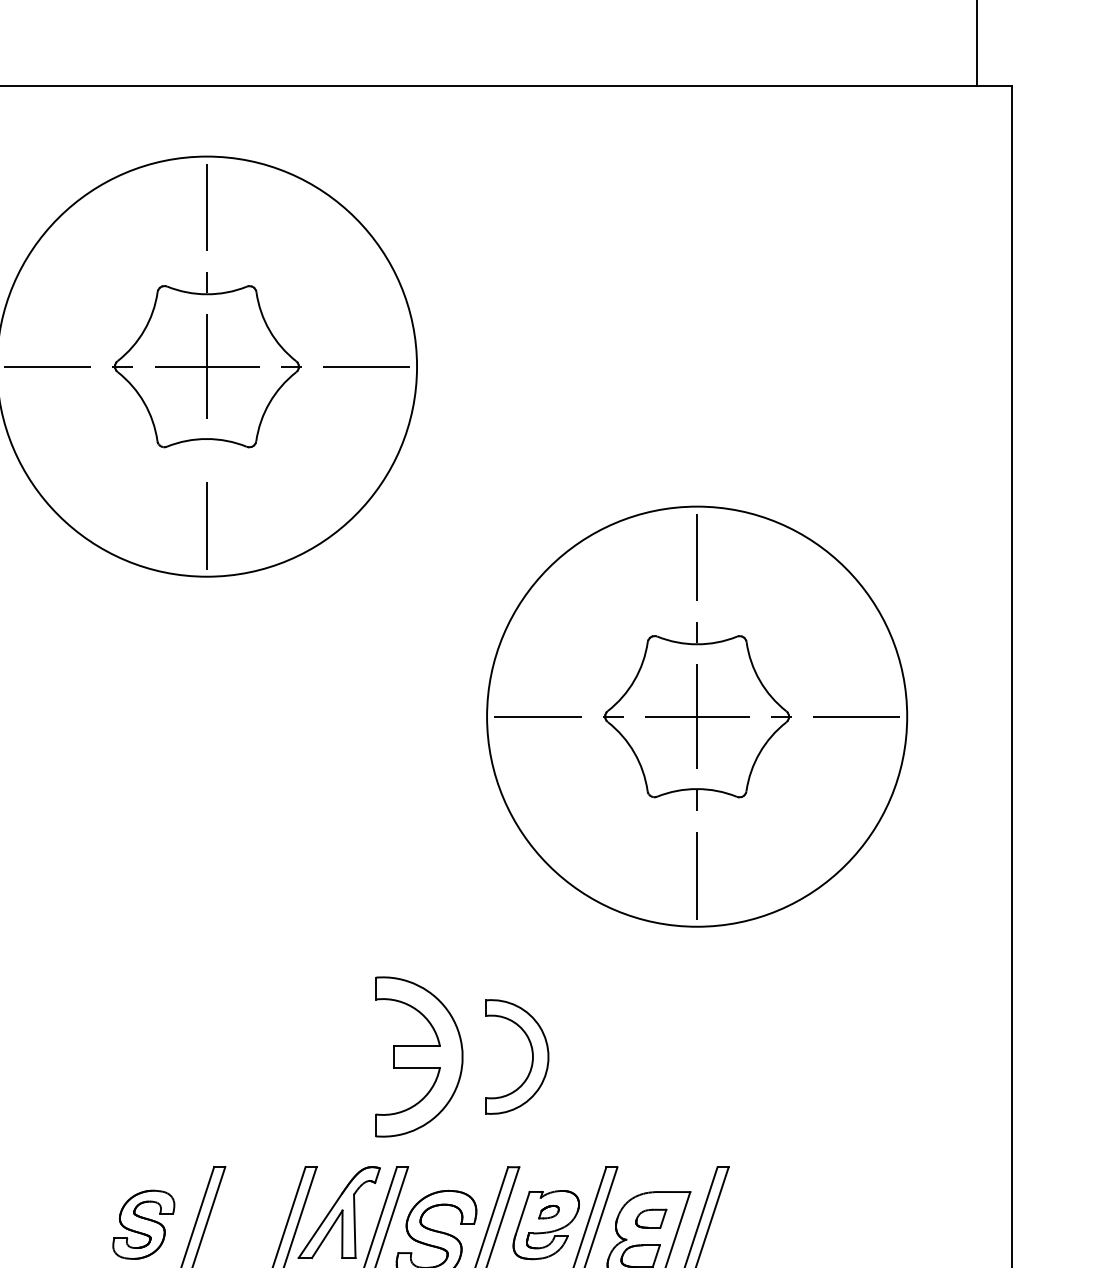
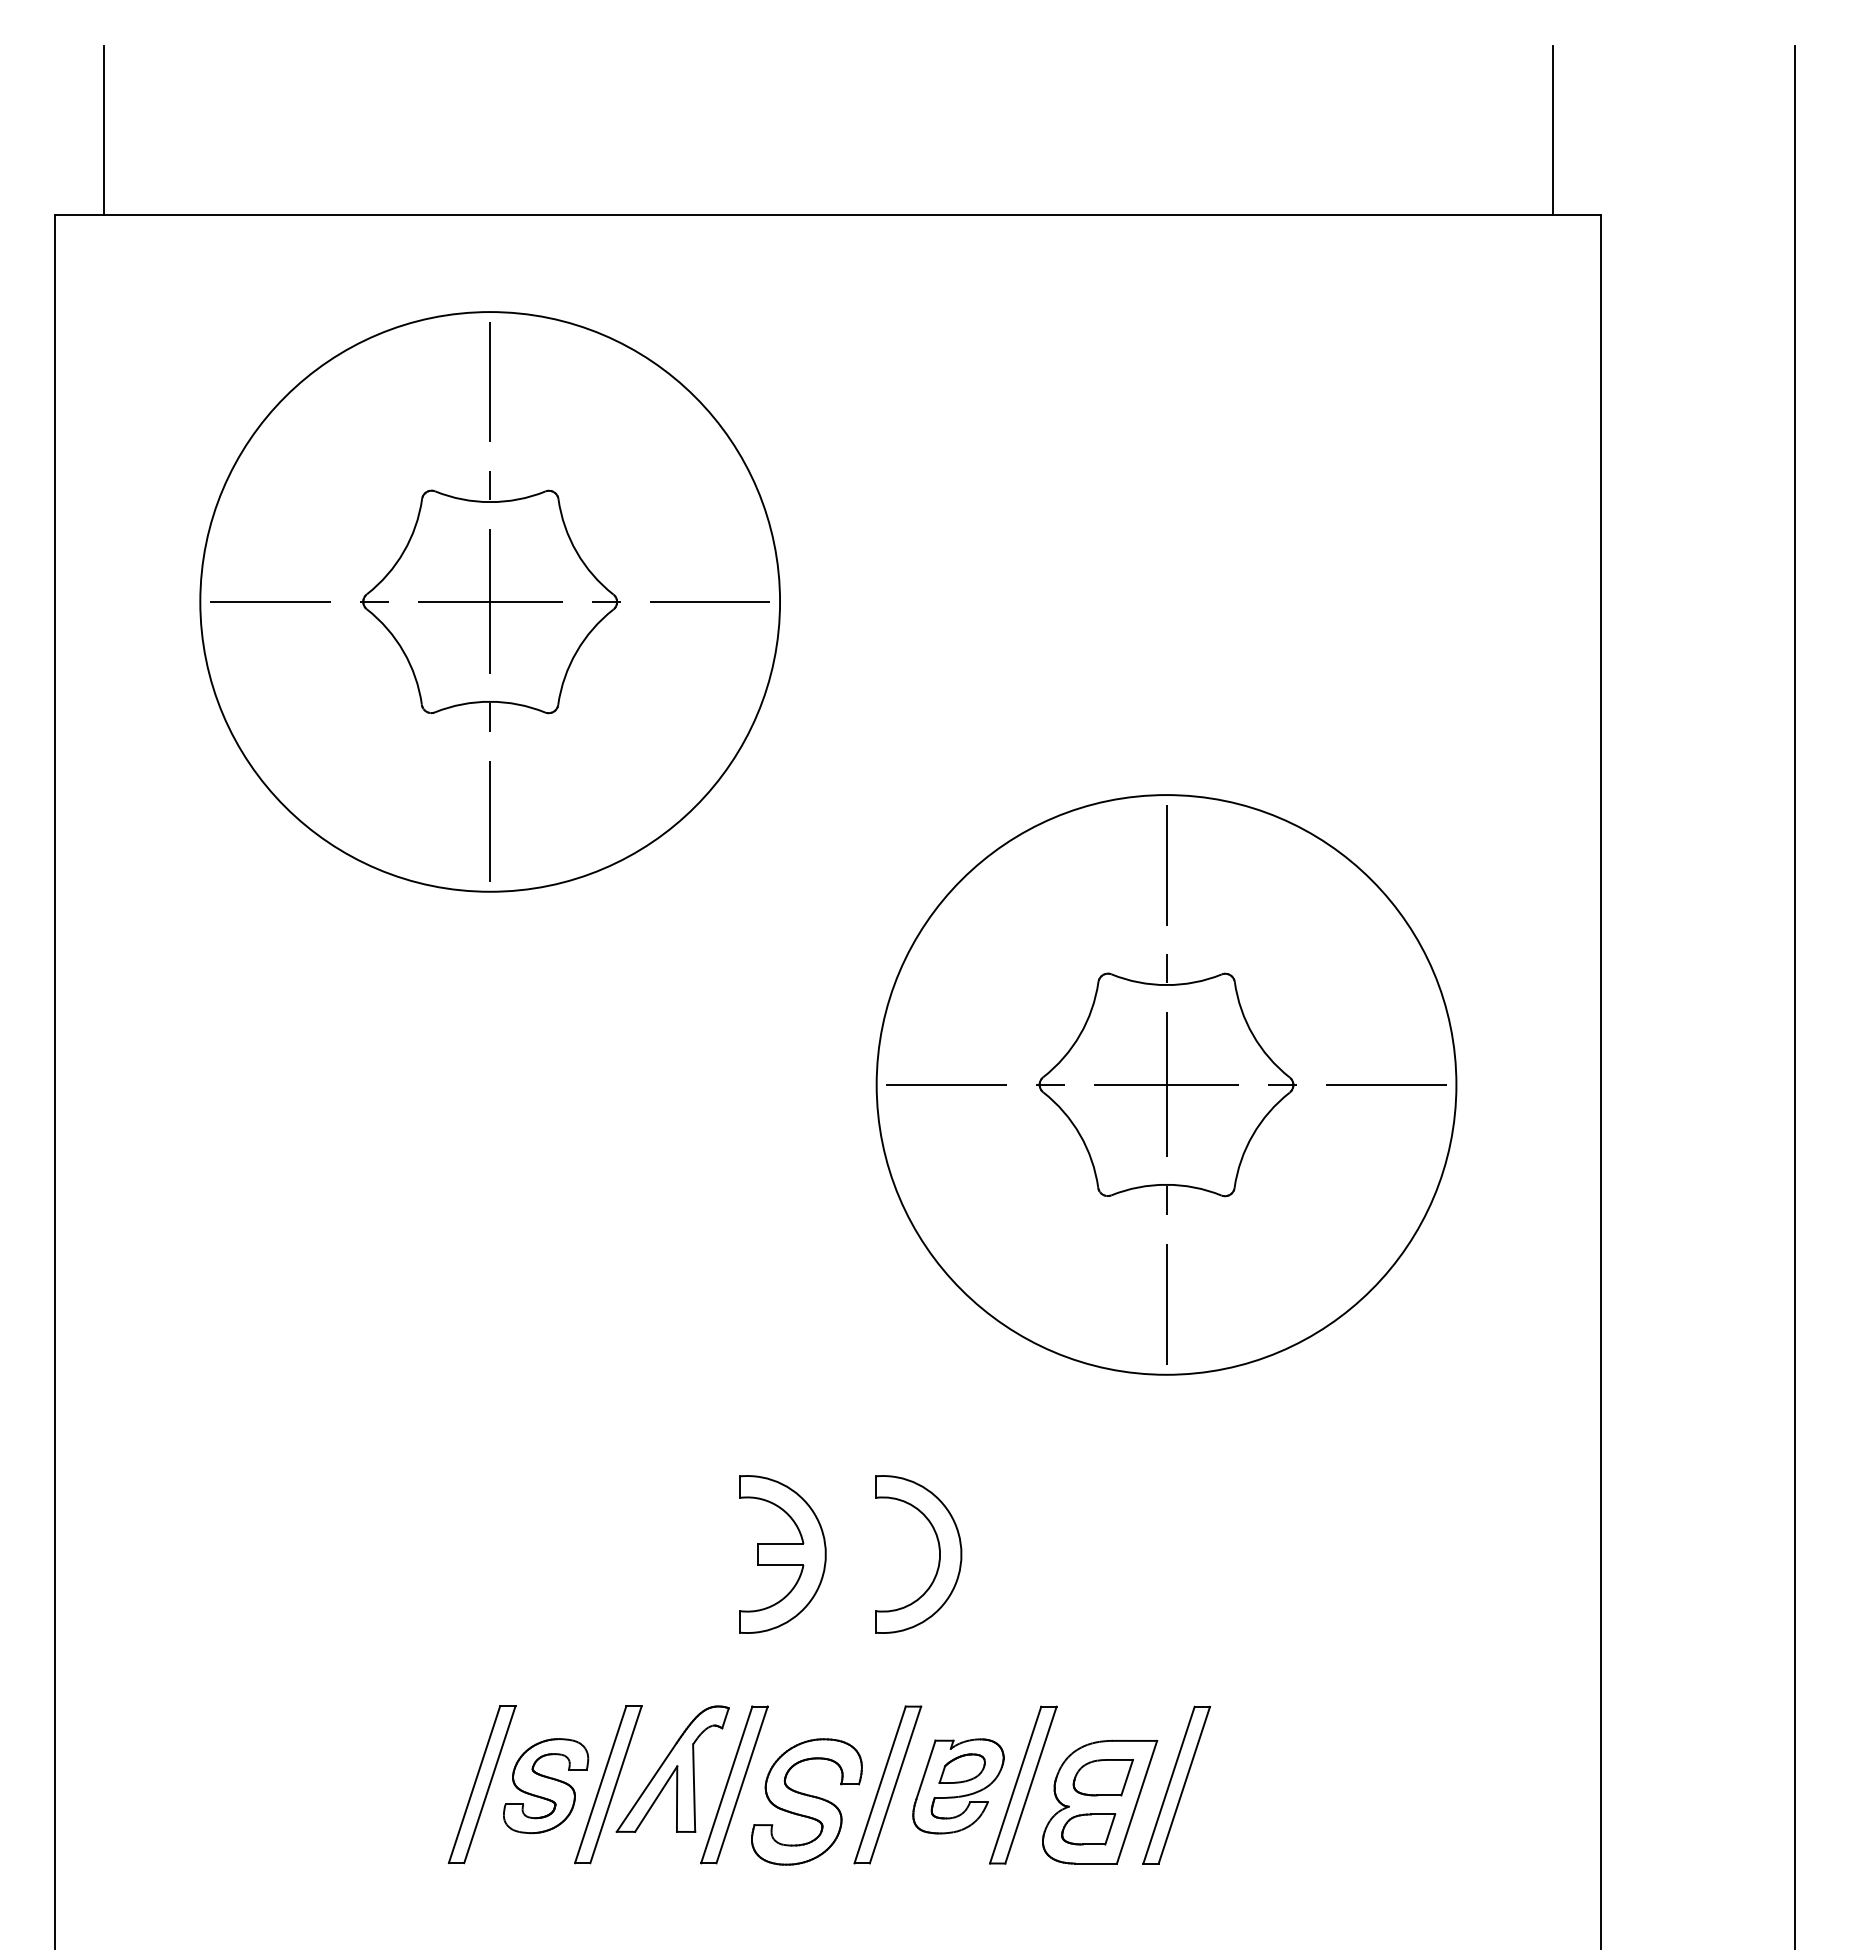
line: (207, 450) -> (490, 717), added
part: (418, 1056) -> (782, 1554), size x0.71
part: (548, 1212) -> (961, 1768), size x1.67
part: (650, 1218) -> (1102, 1777), size x1.43
part: (144, 1225) -> (546, 1786), moved

